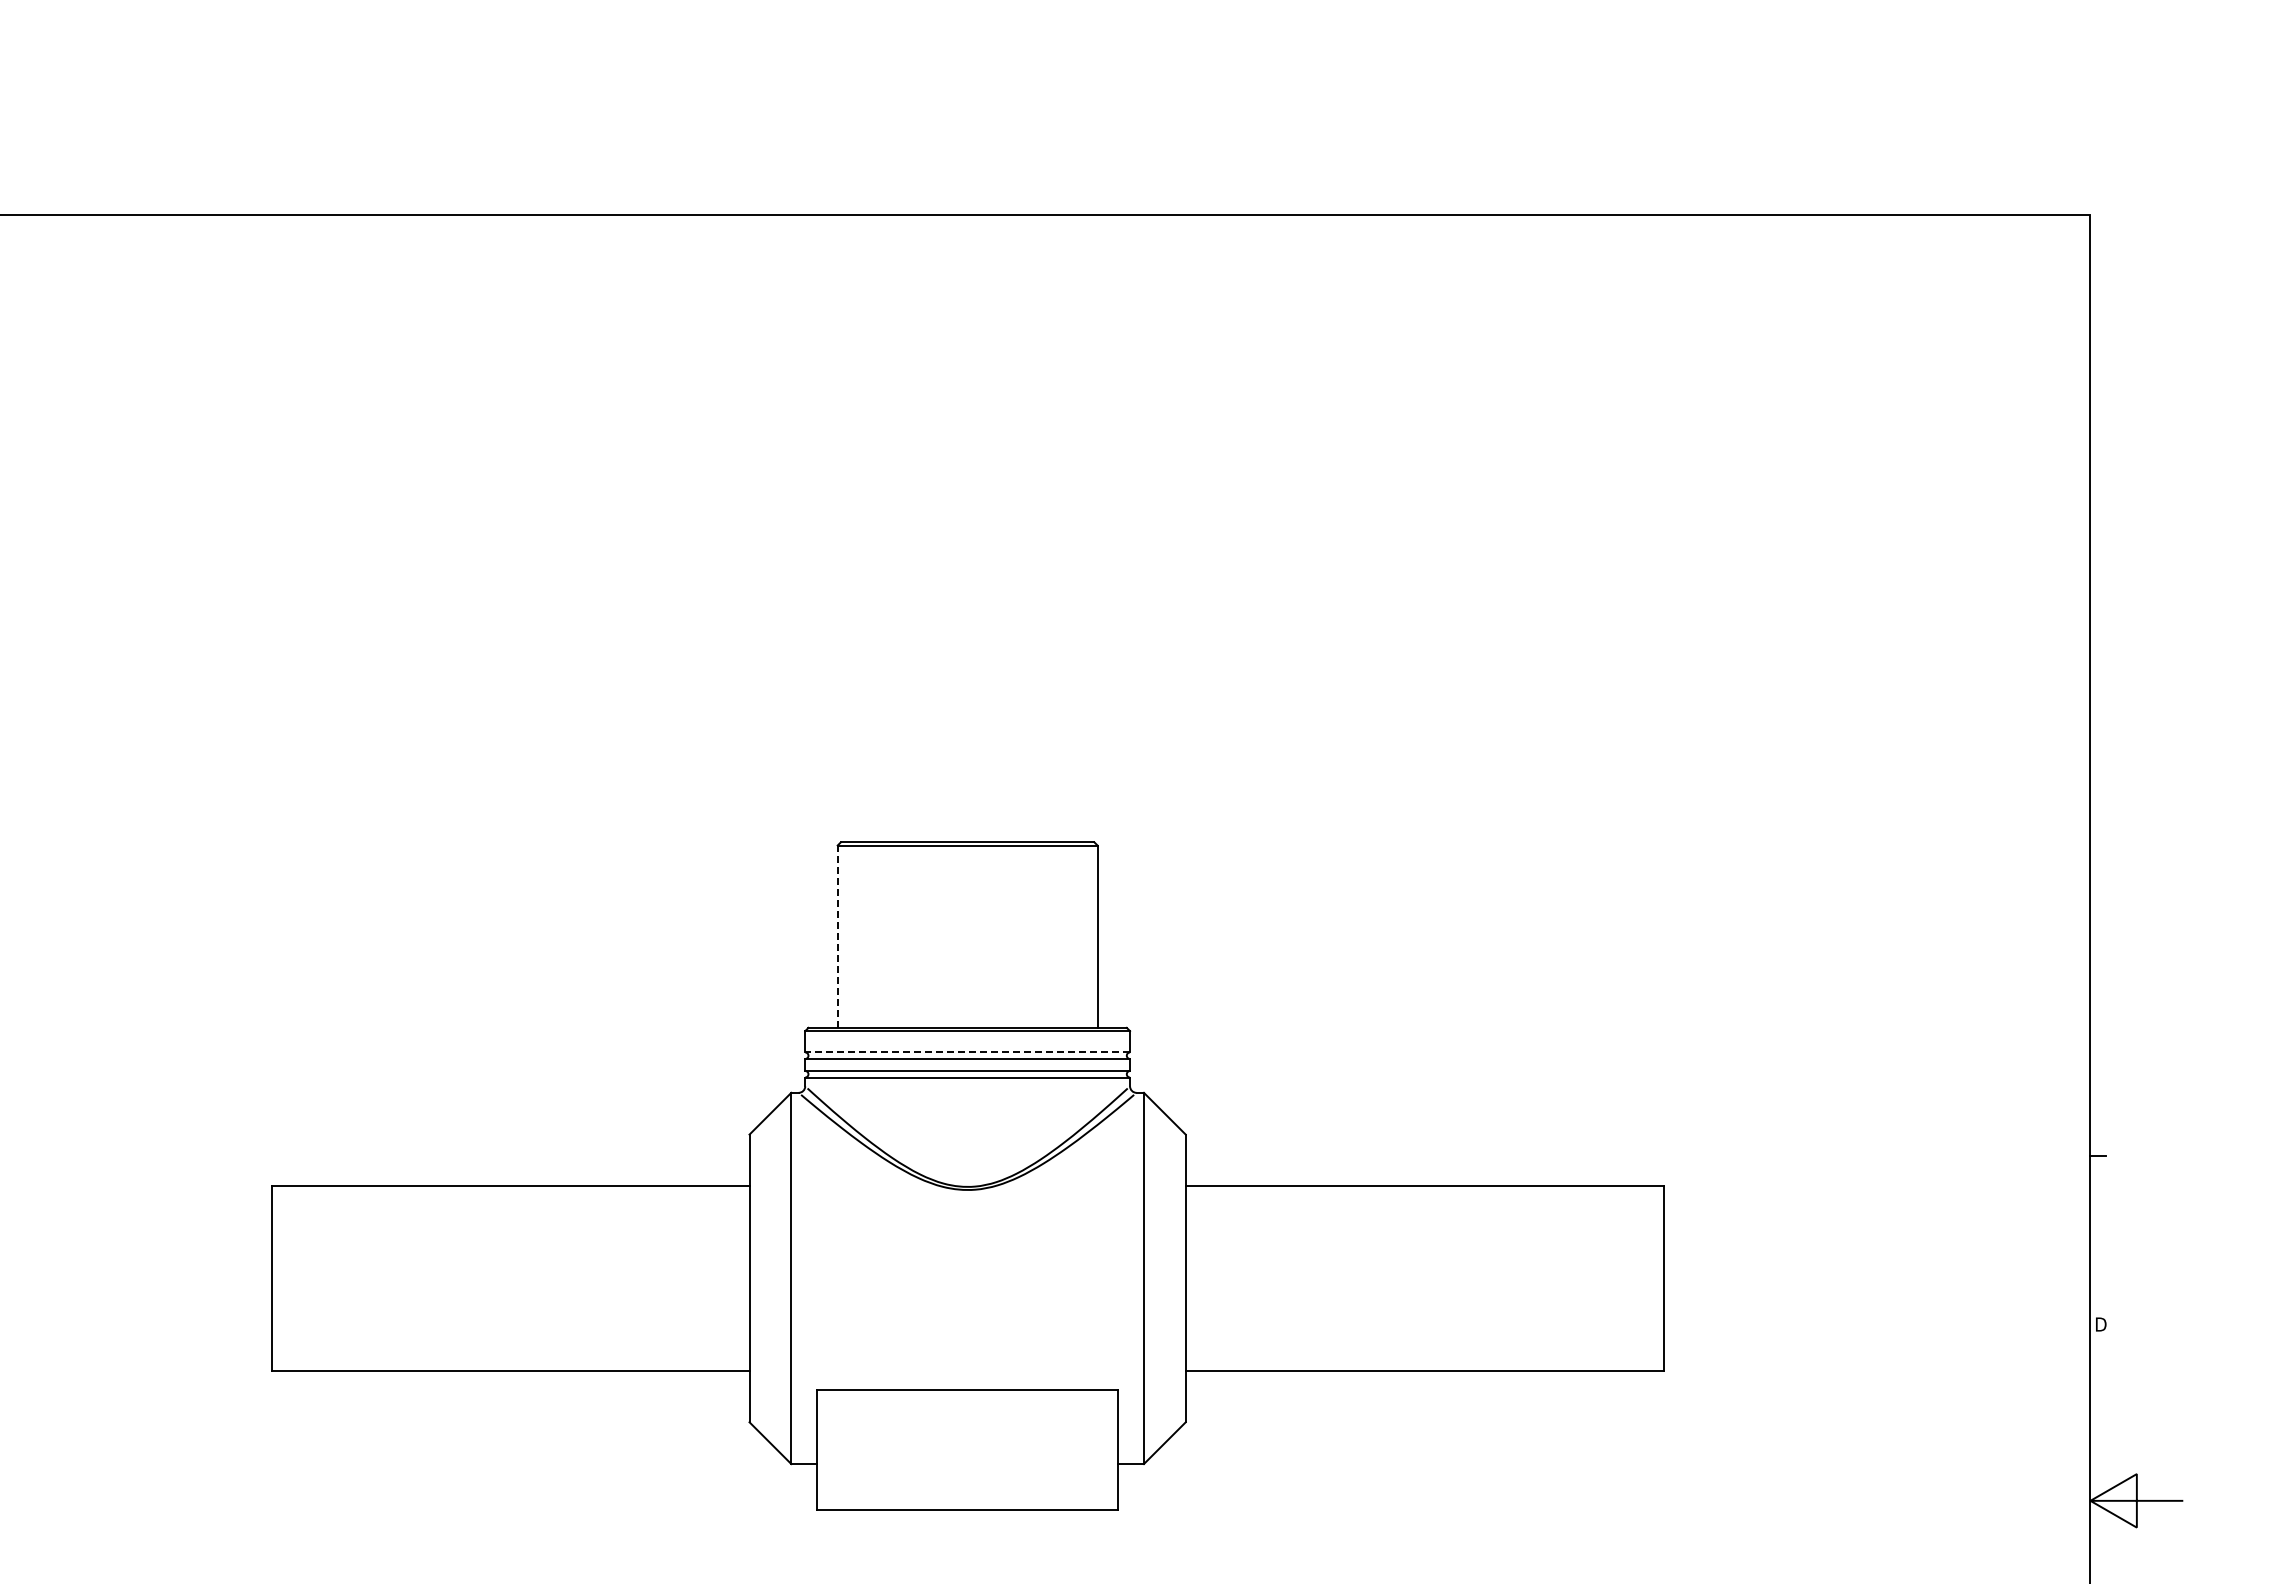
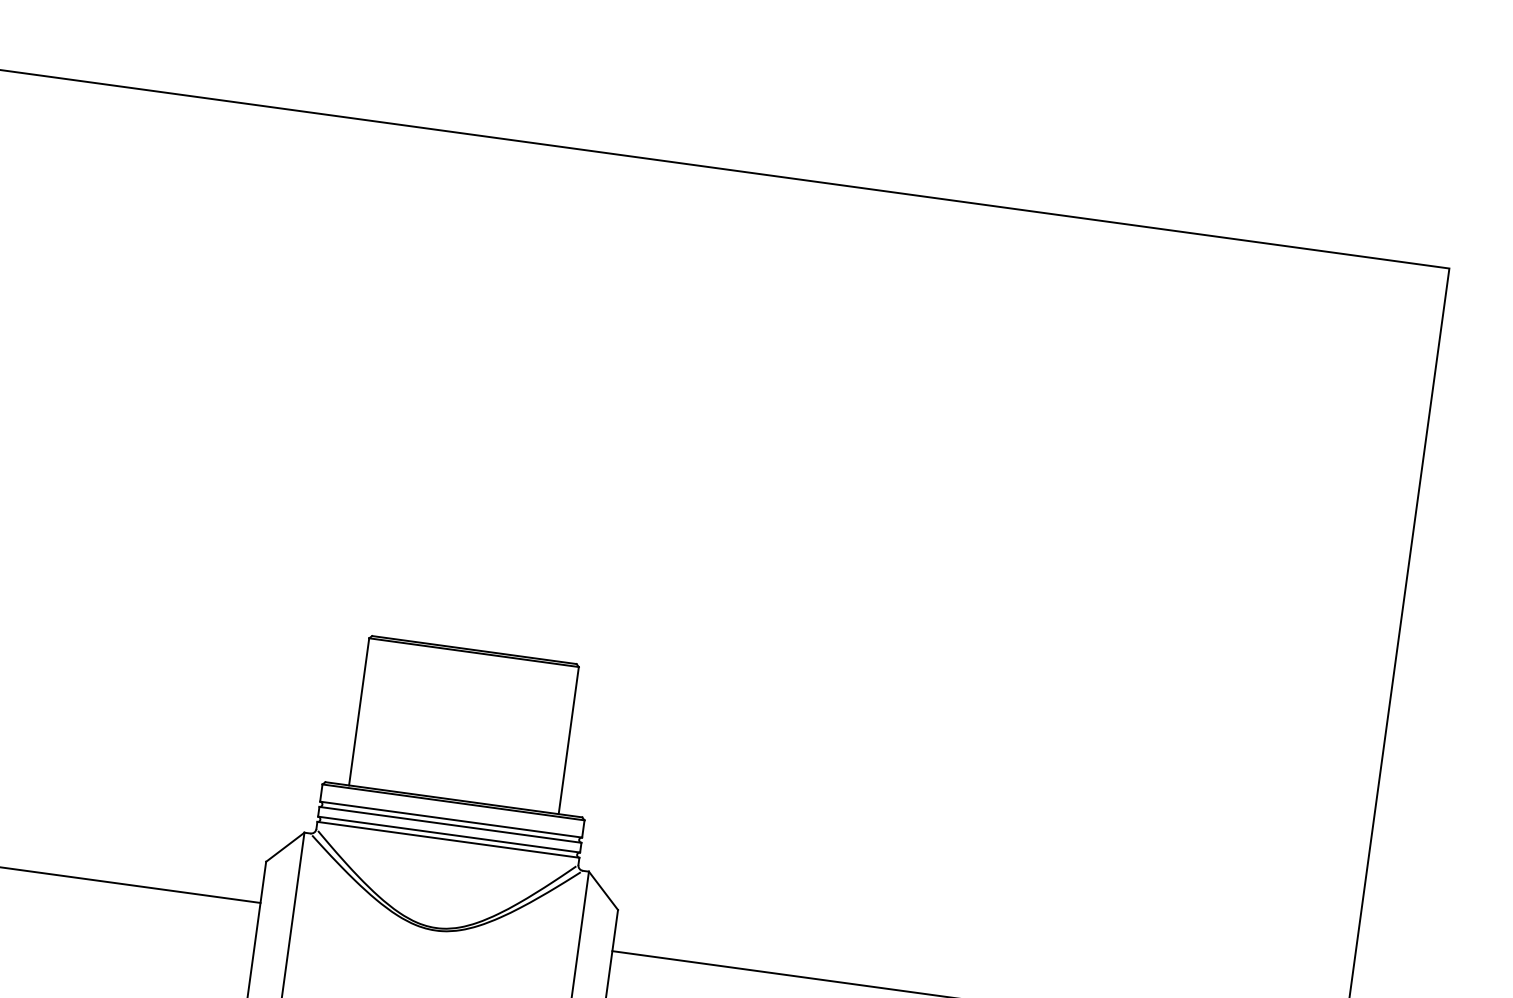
line: (837, 936) -> (359, 711), dashed -> solid
line: (967, 1052) -> (451, 819), dashed -> solid

